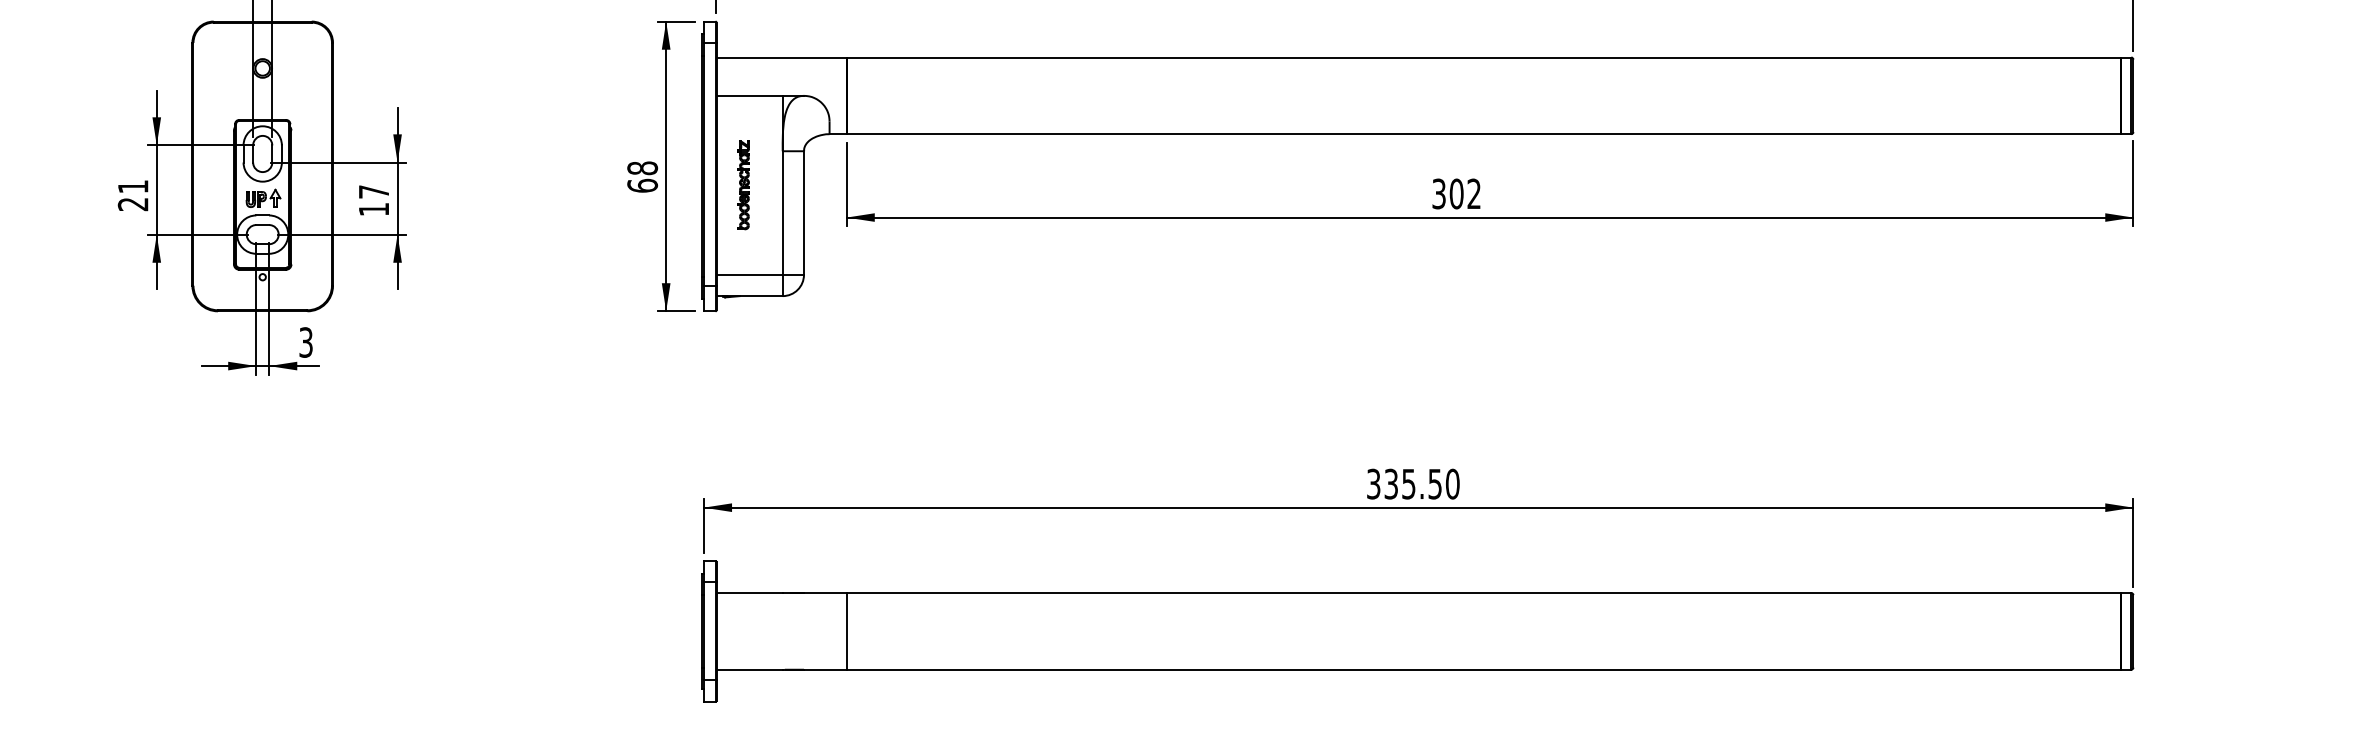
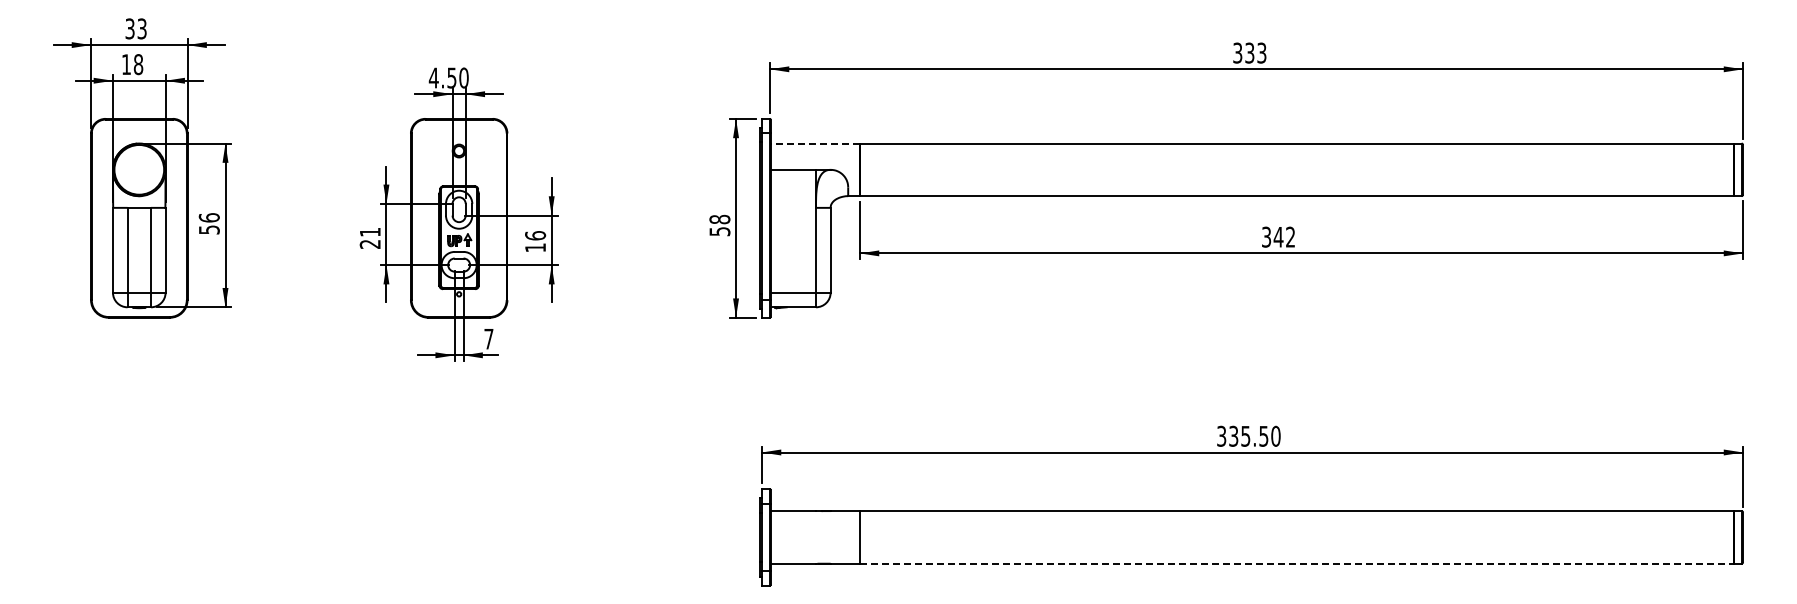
line: (781, 57) -> (815, 143), solid -> dashed
text: (642, 185) -> (719, 231), 68 -> 58
part: (742, 185) -> (788, 231), removed
text: (373, 191) -> (535, 235), 17 -> 16
text: (1456, 192) -> (1278, 236), 302 -> 342
text: (305, 341) -> (488, 338), 3 -> 7
line: (1484, 669) -> (1297, 563), solid -> dashed

